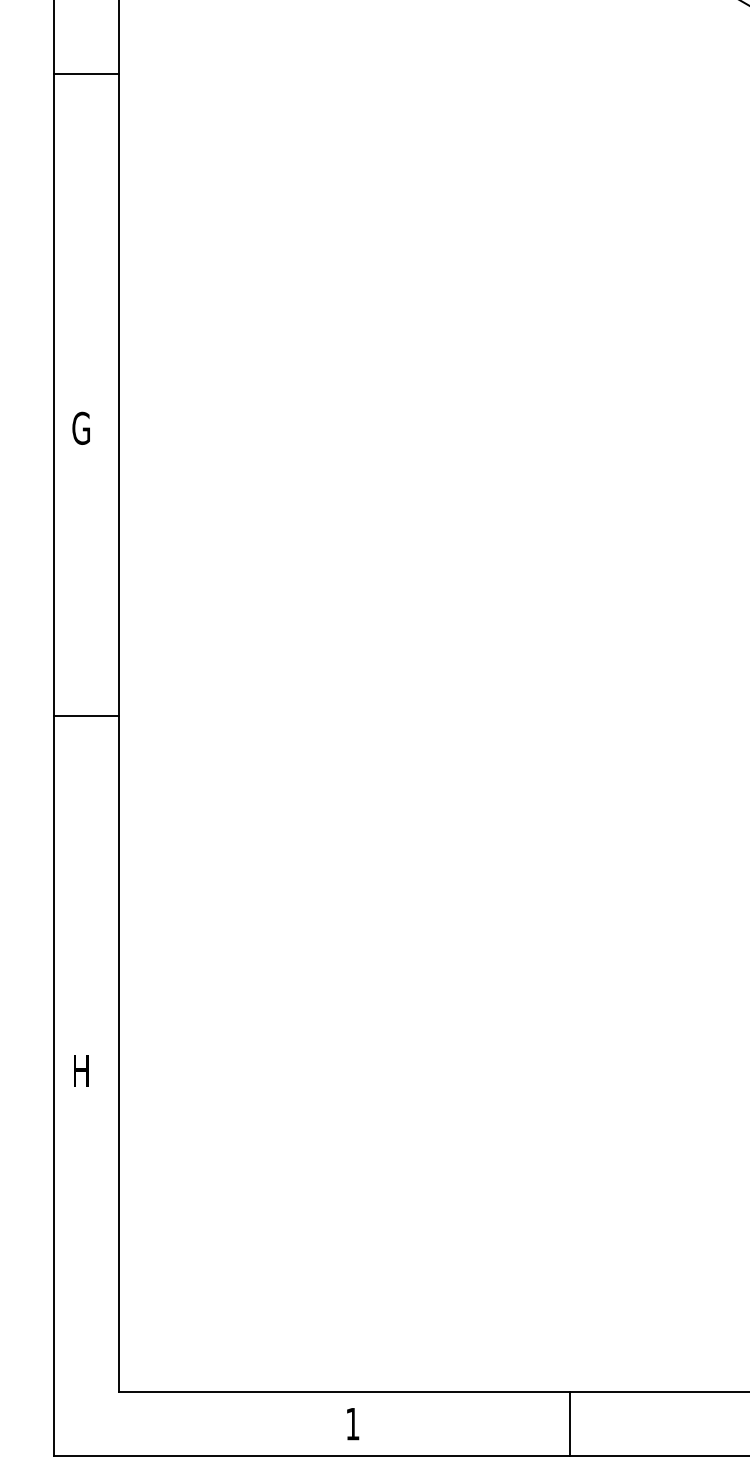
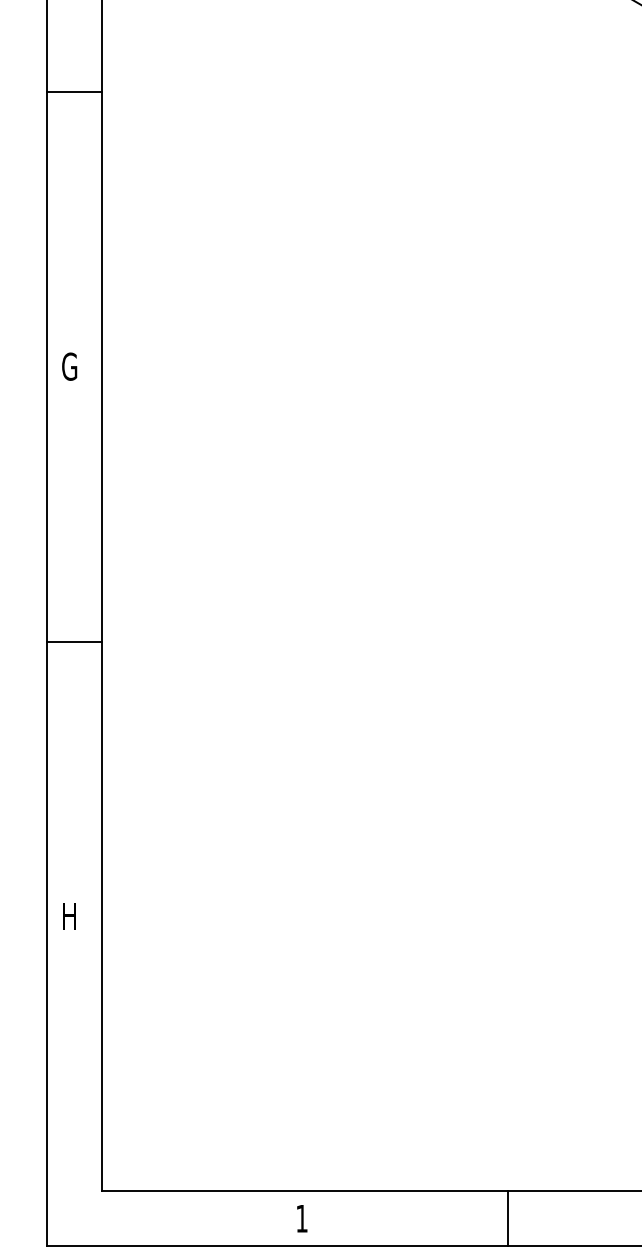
line: (86, 74) -> (74, 92), moved
line: (86, 715) -> (74, 641), moved
line: (569, 1423) -> (507, 1218), moved

